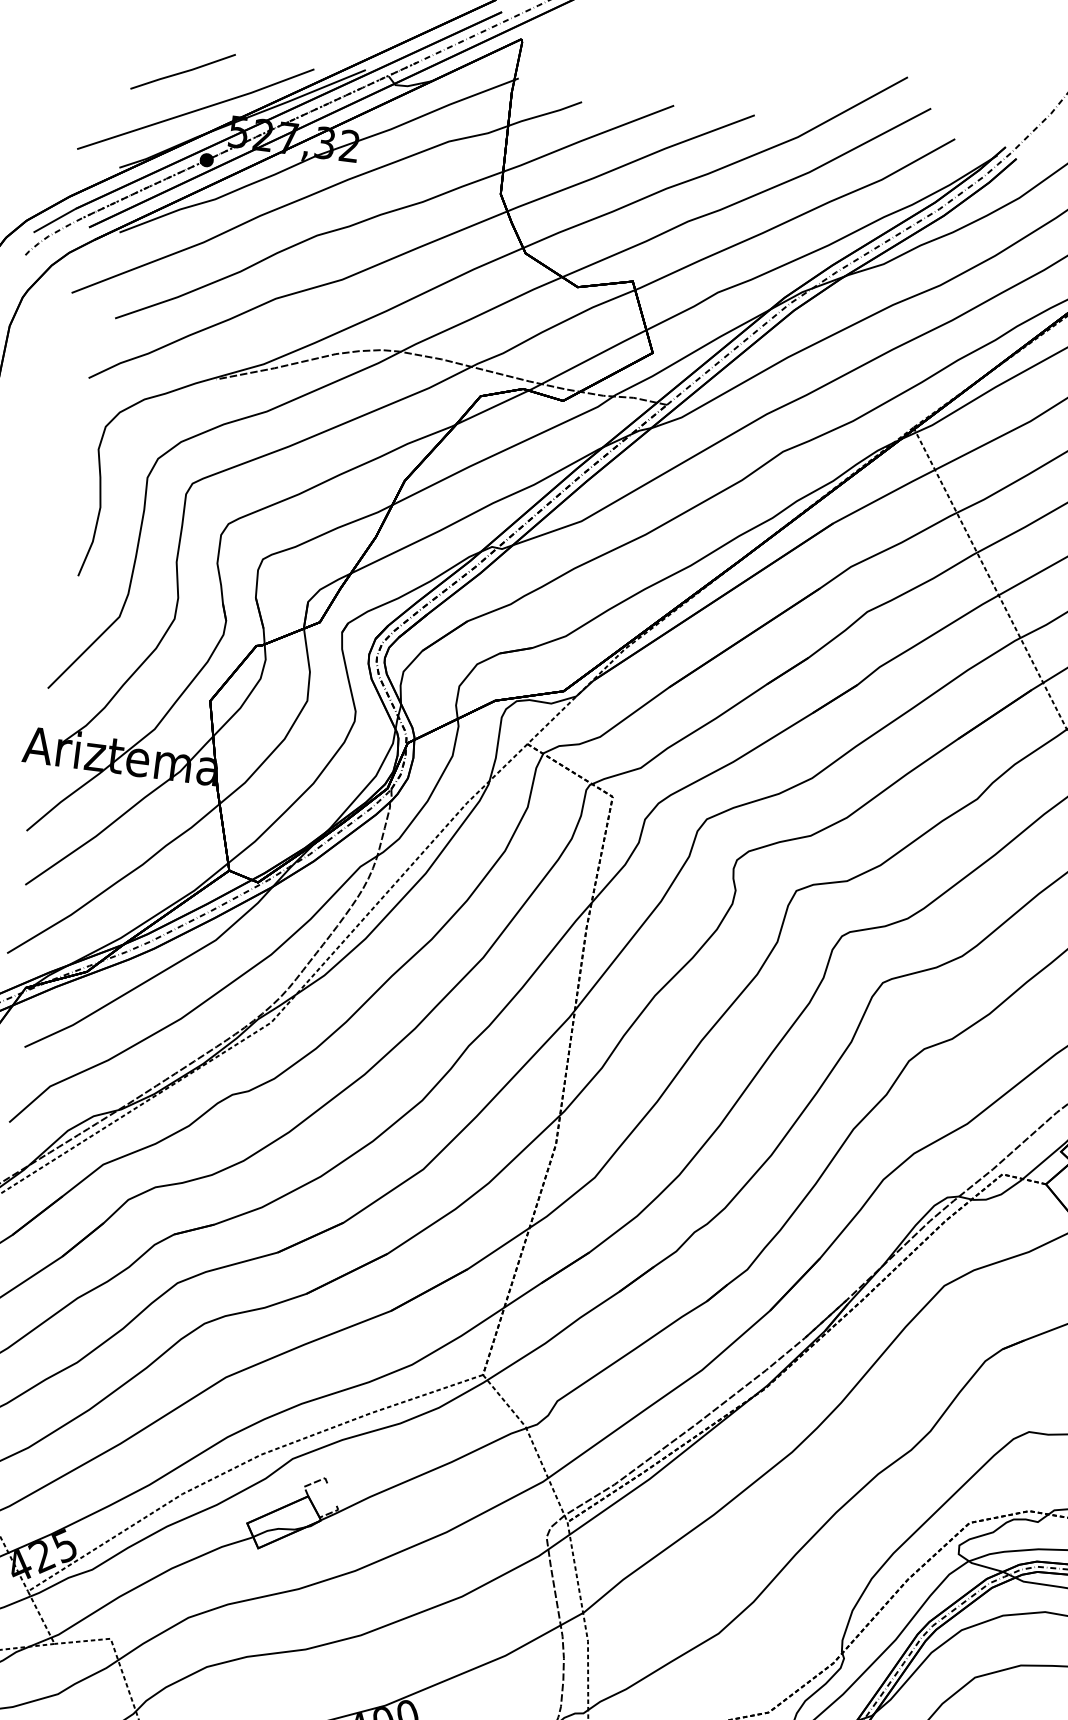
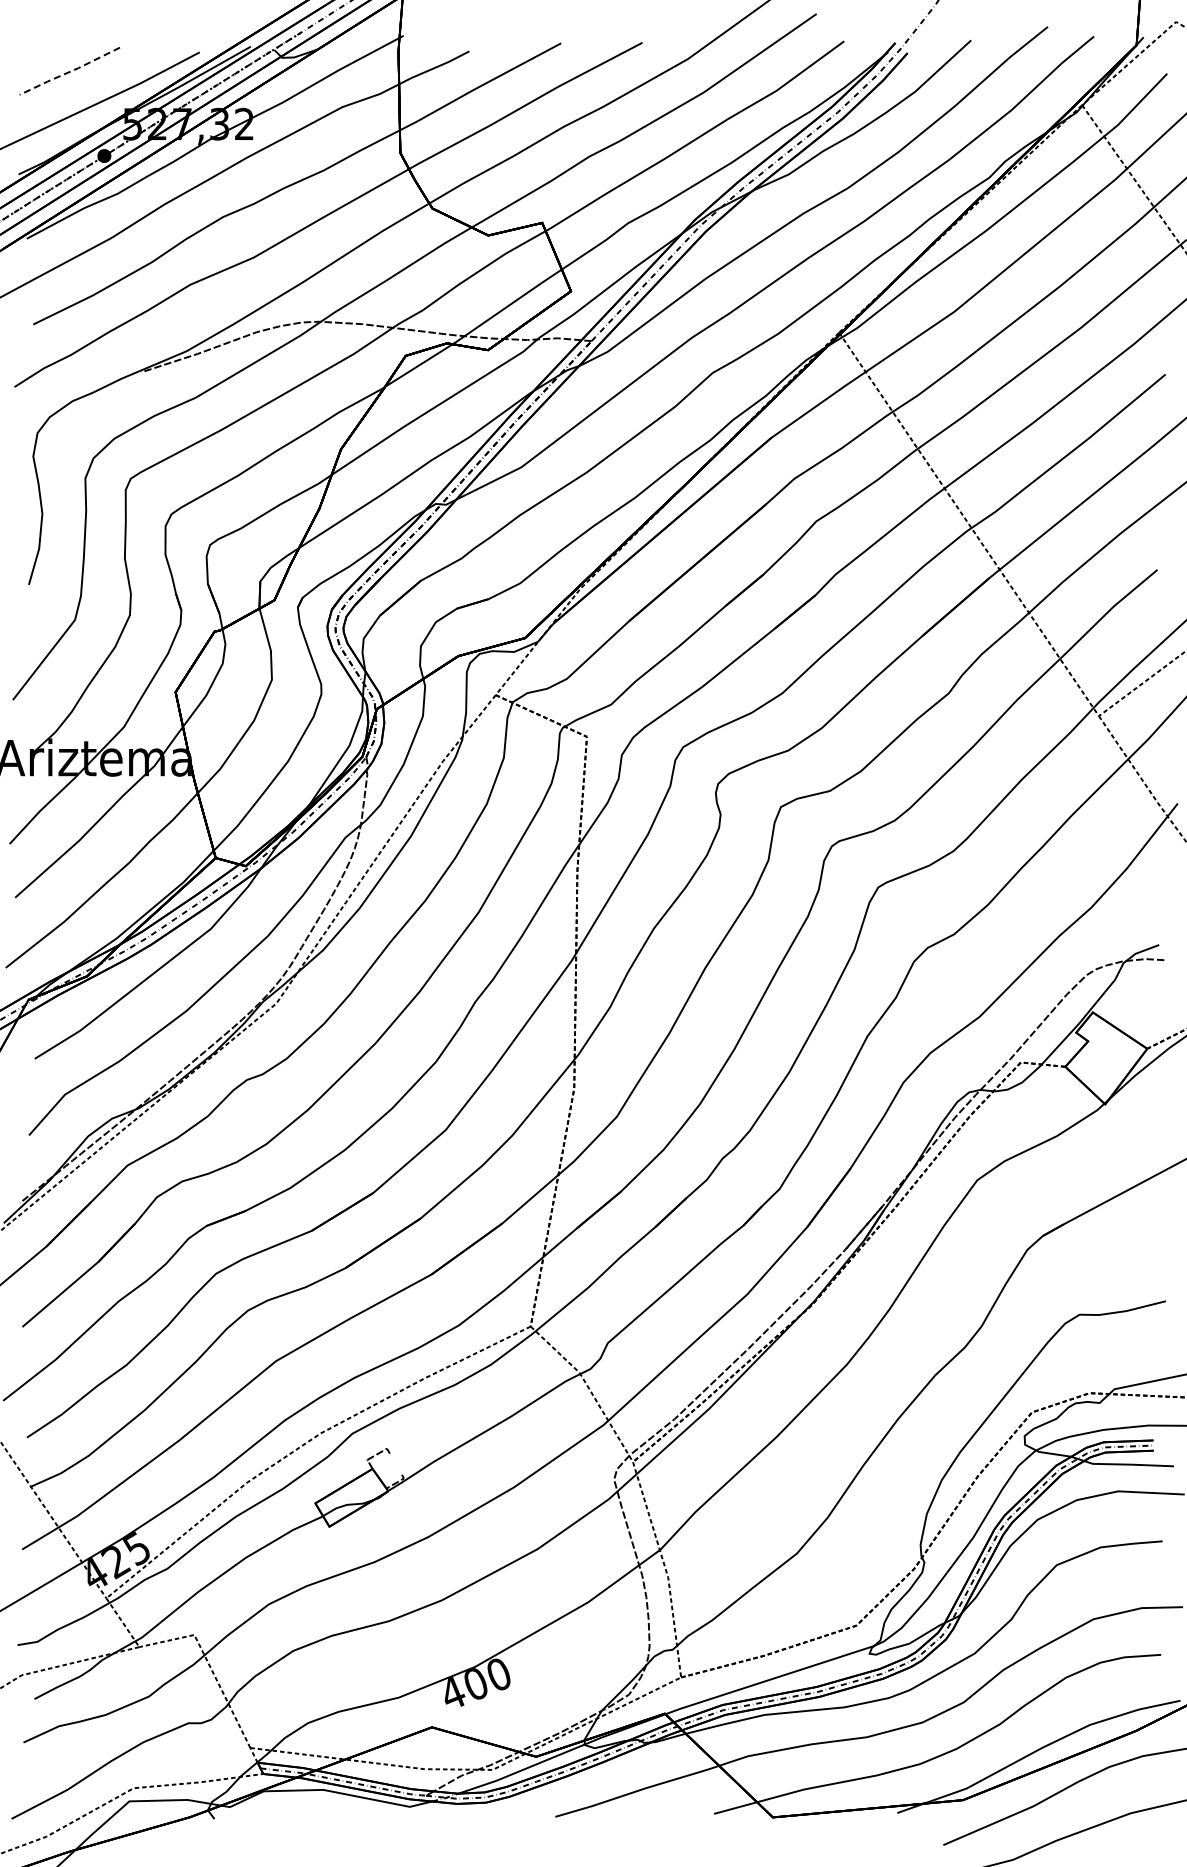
line: (183, 72) -> (70, 71), solid -> dashed

